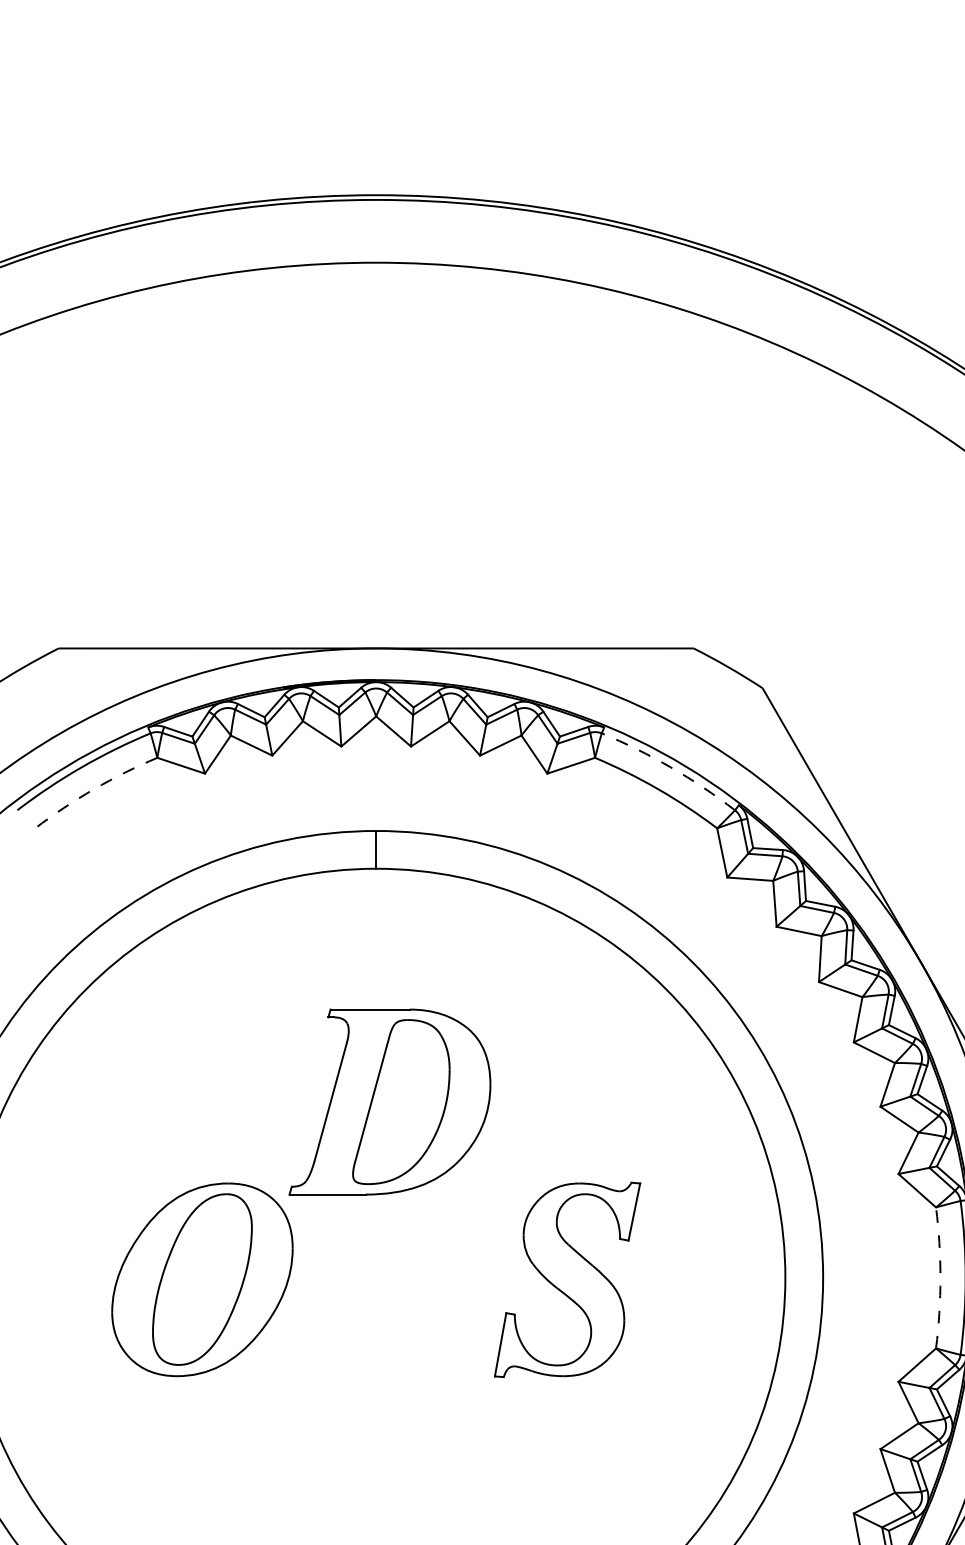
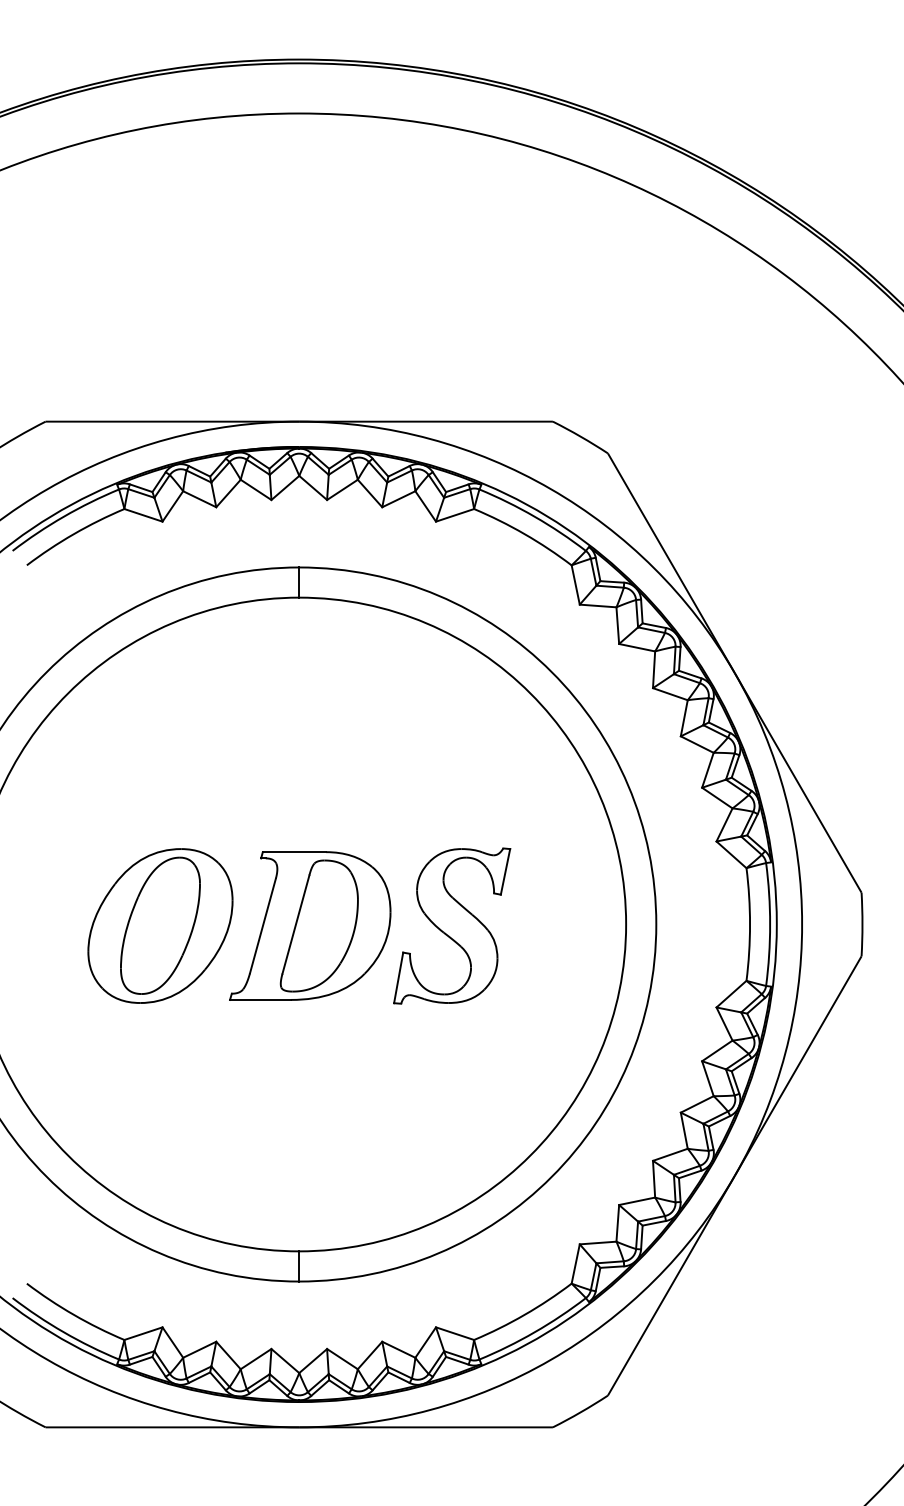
arc: (670, 767) -> (534, 516), dashed -> solid
arc: (93, 789) -> (73, 534), dashed -> solid
part: (390, 1101) -> (310, 925), moved
arc: (941, 1277) -> (750, 924), dashed -> solid

